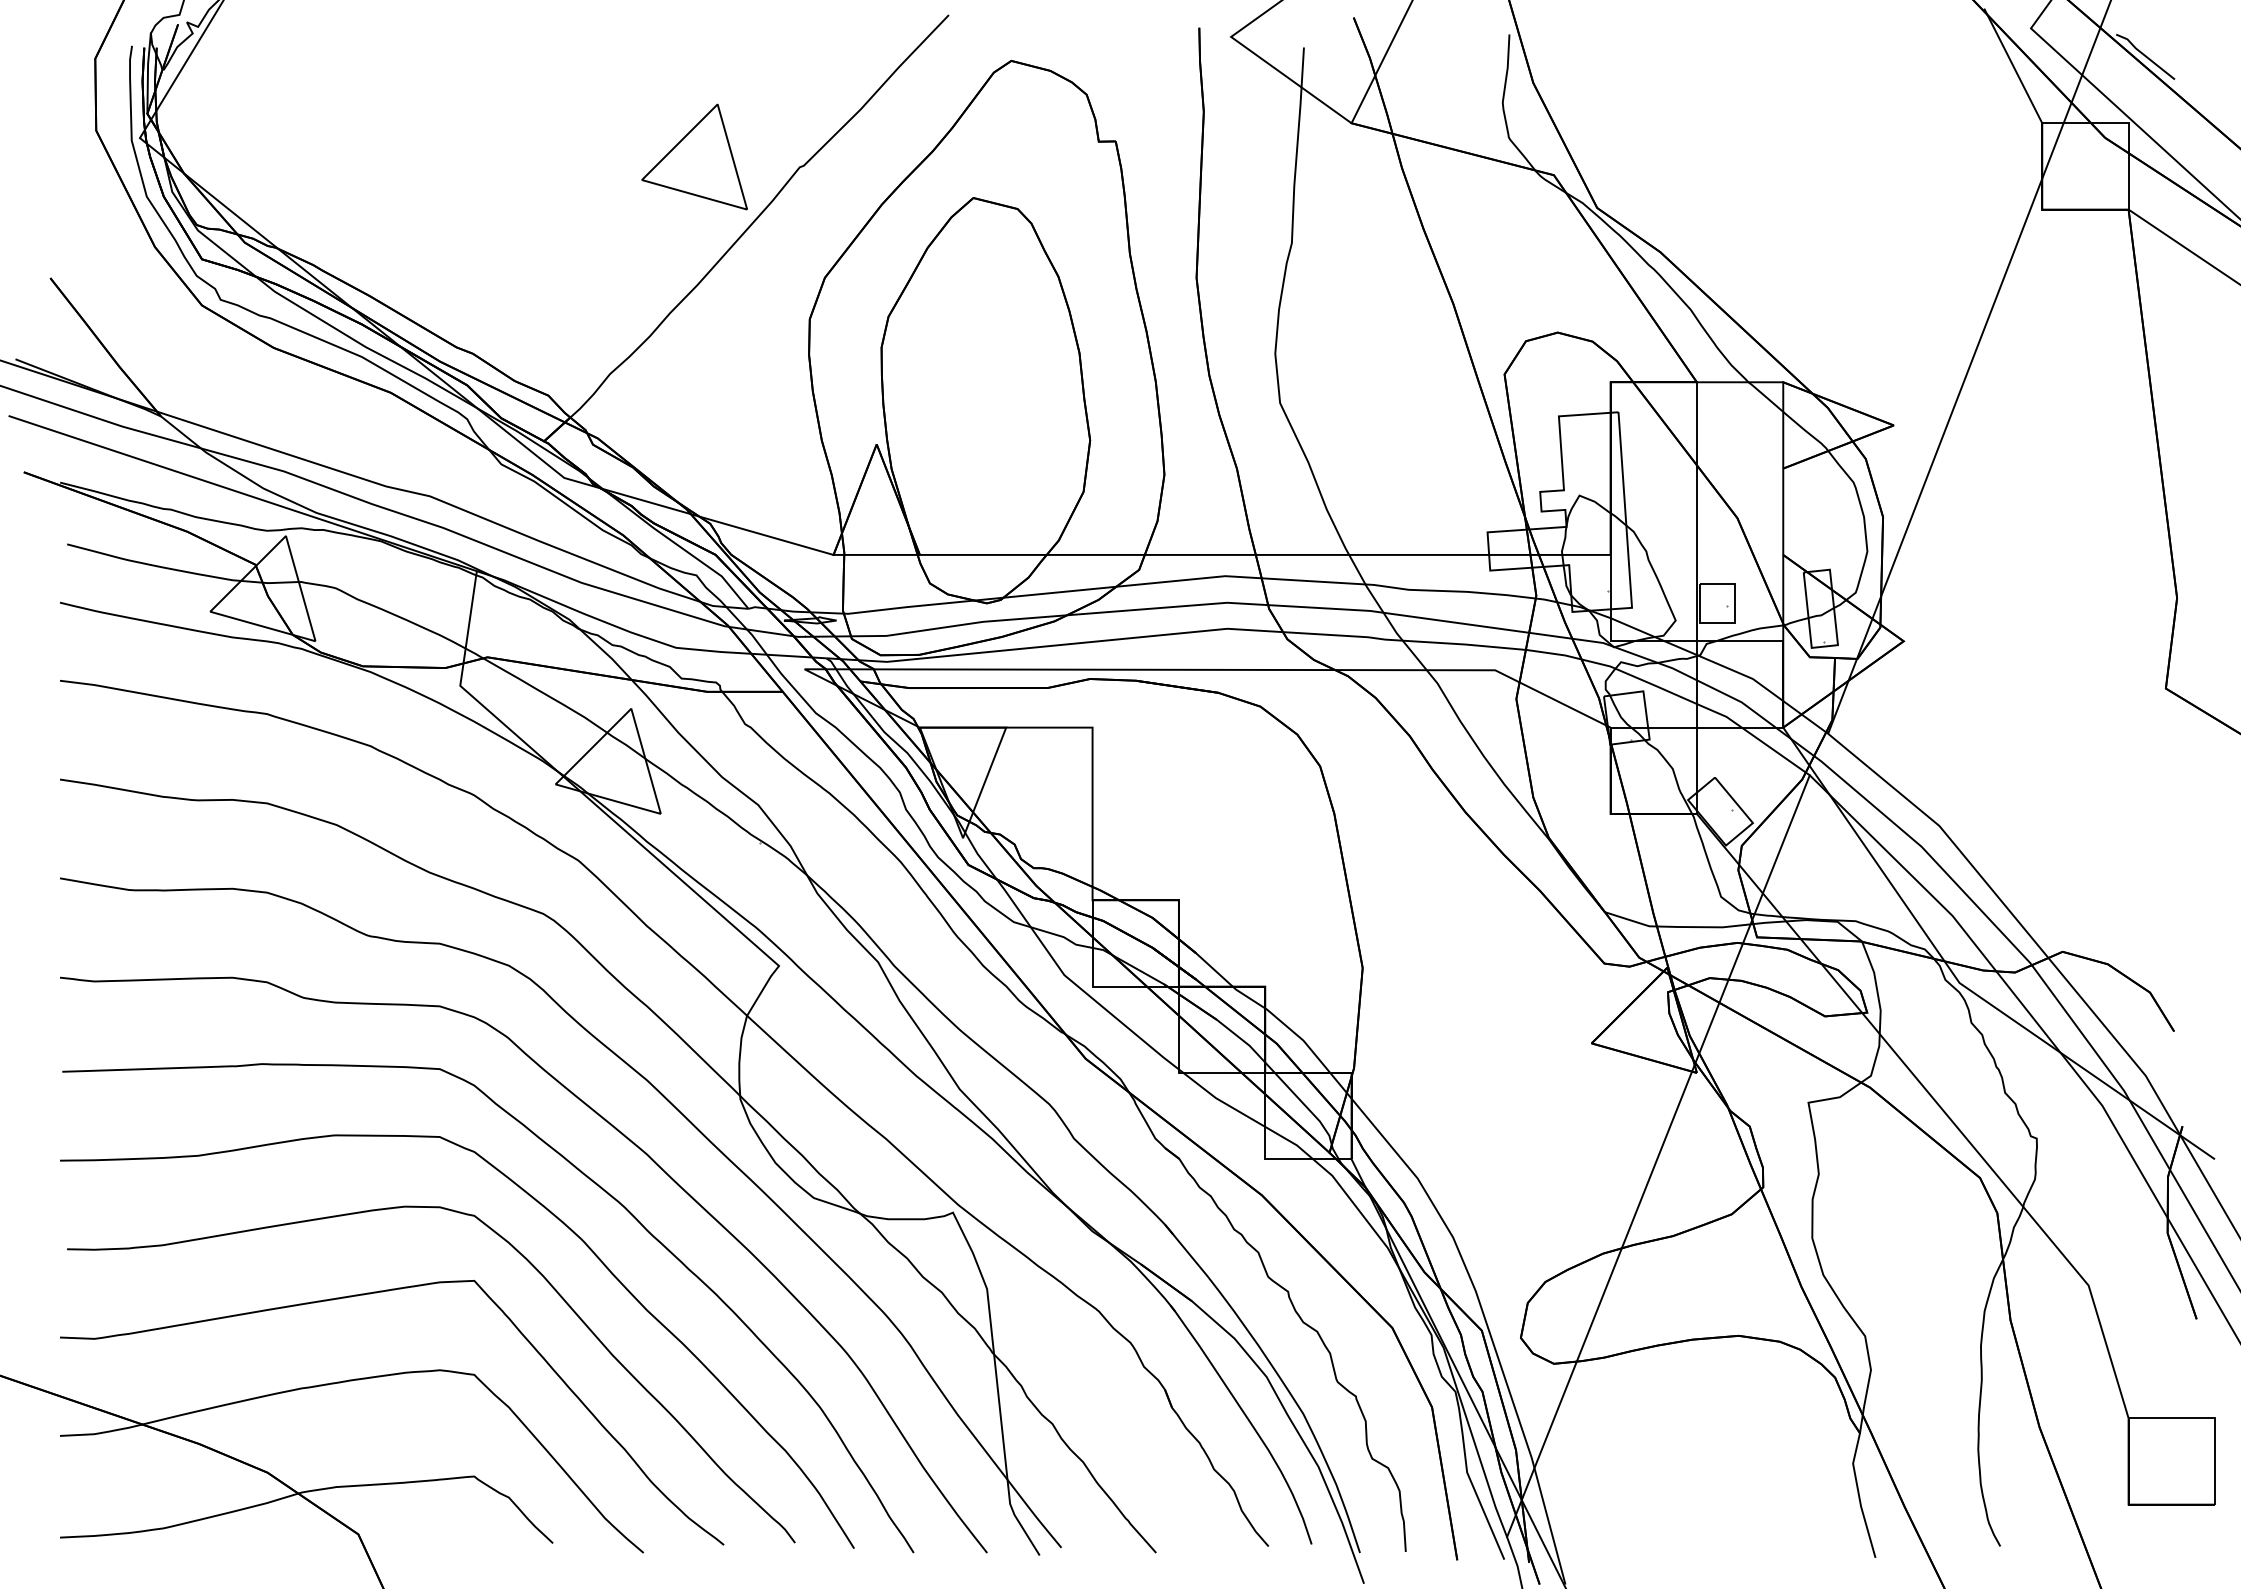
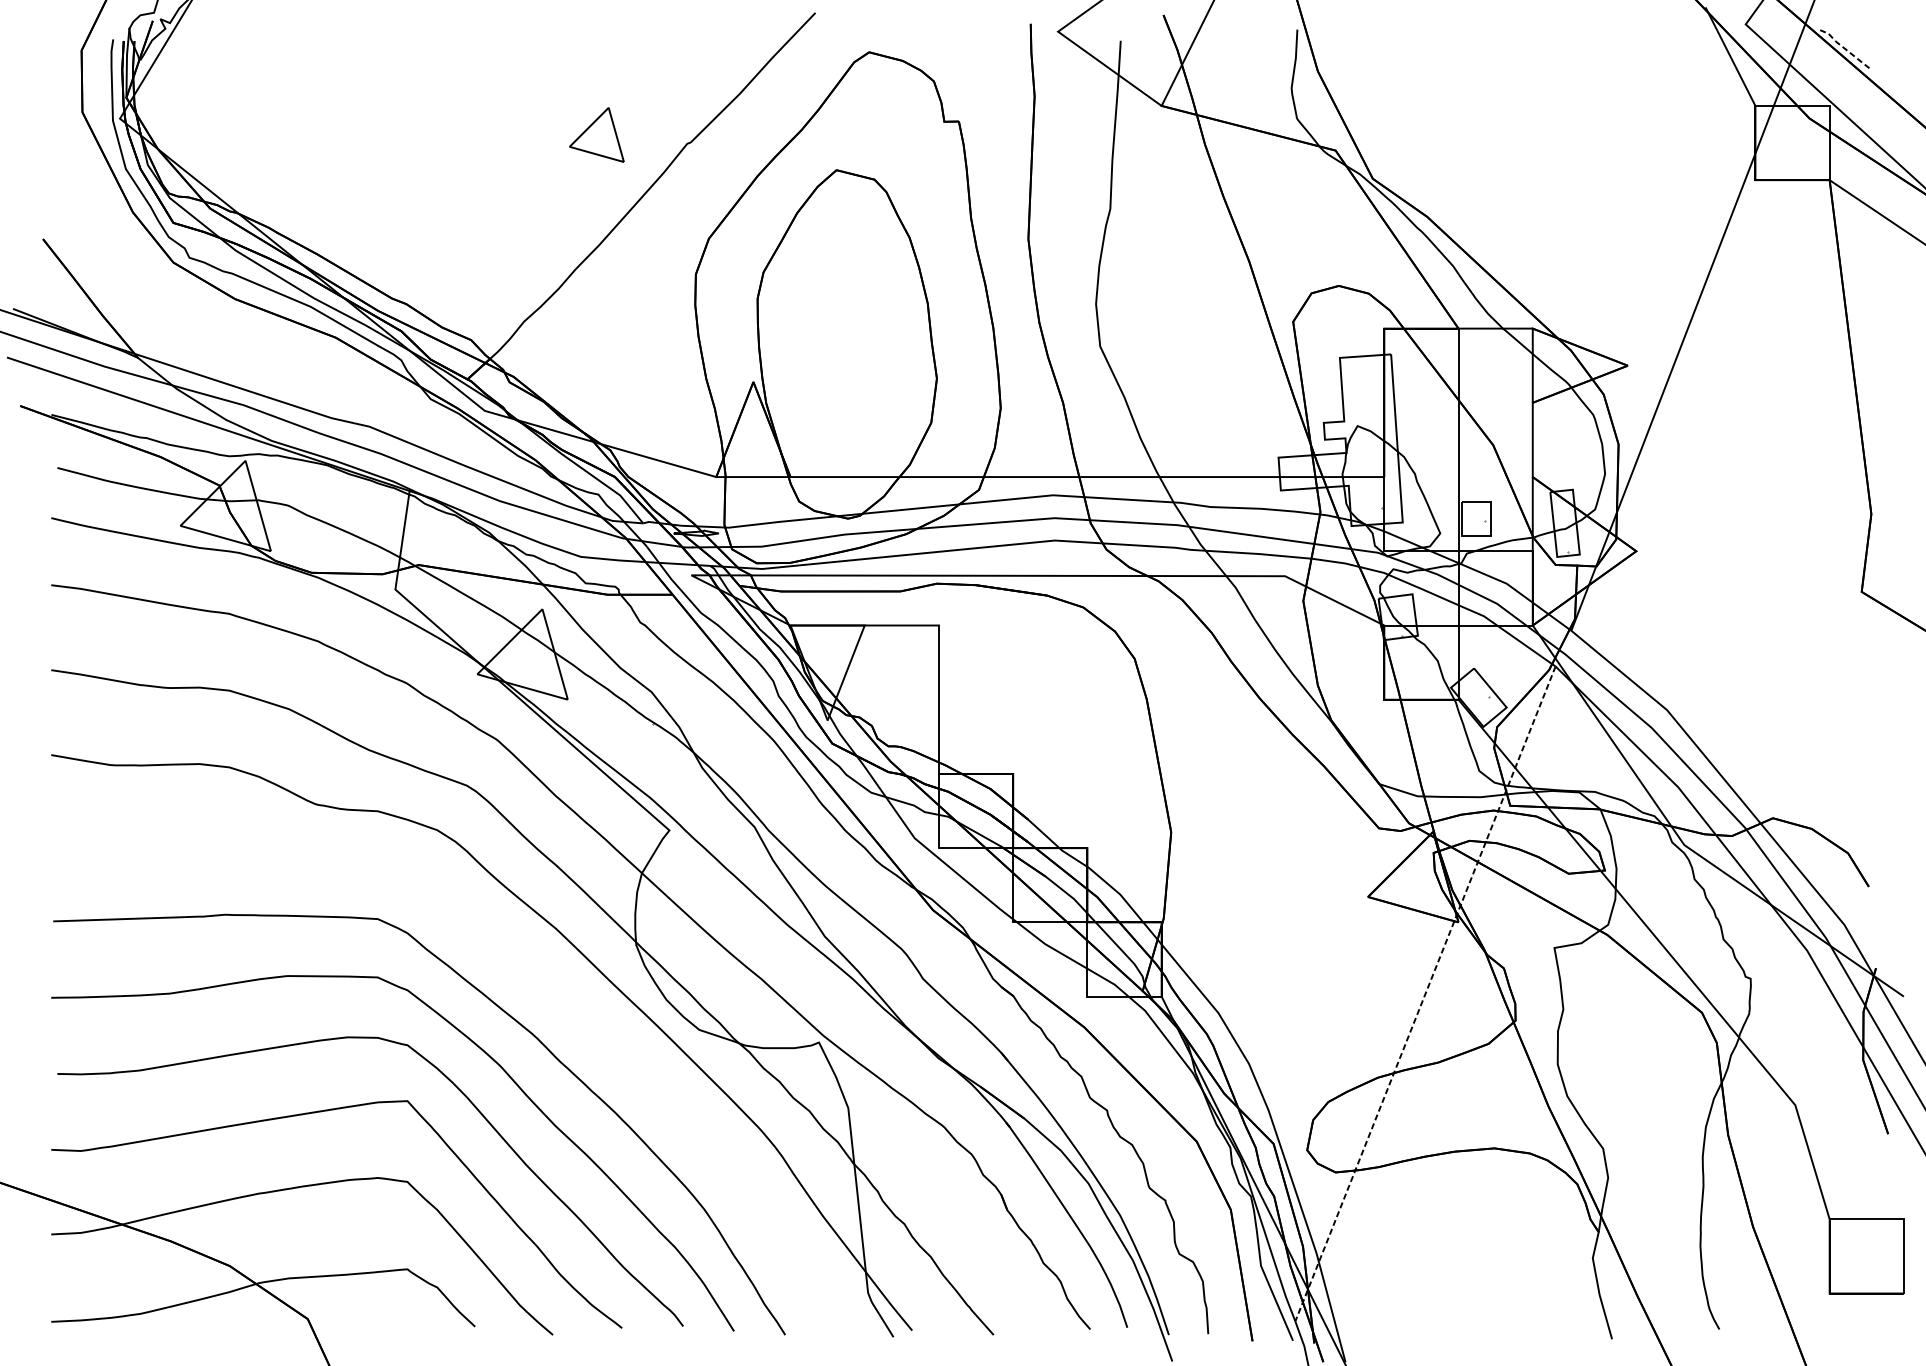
line: (2144, 55) -> (1843, 47), solid -> dashed
part: (694, 156) -> (596, 134), size x0.6
curve: (629, 1141) -> (540, 981), removed
line: (1658, 1156) -> (1425, 994), solid -> dashed

